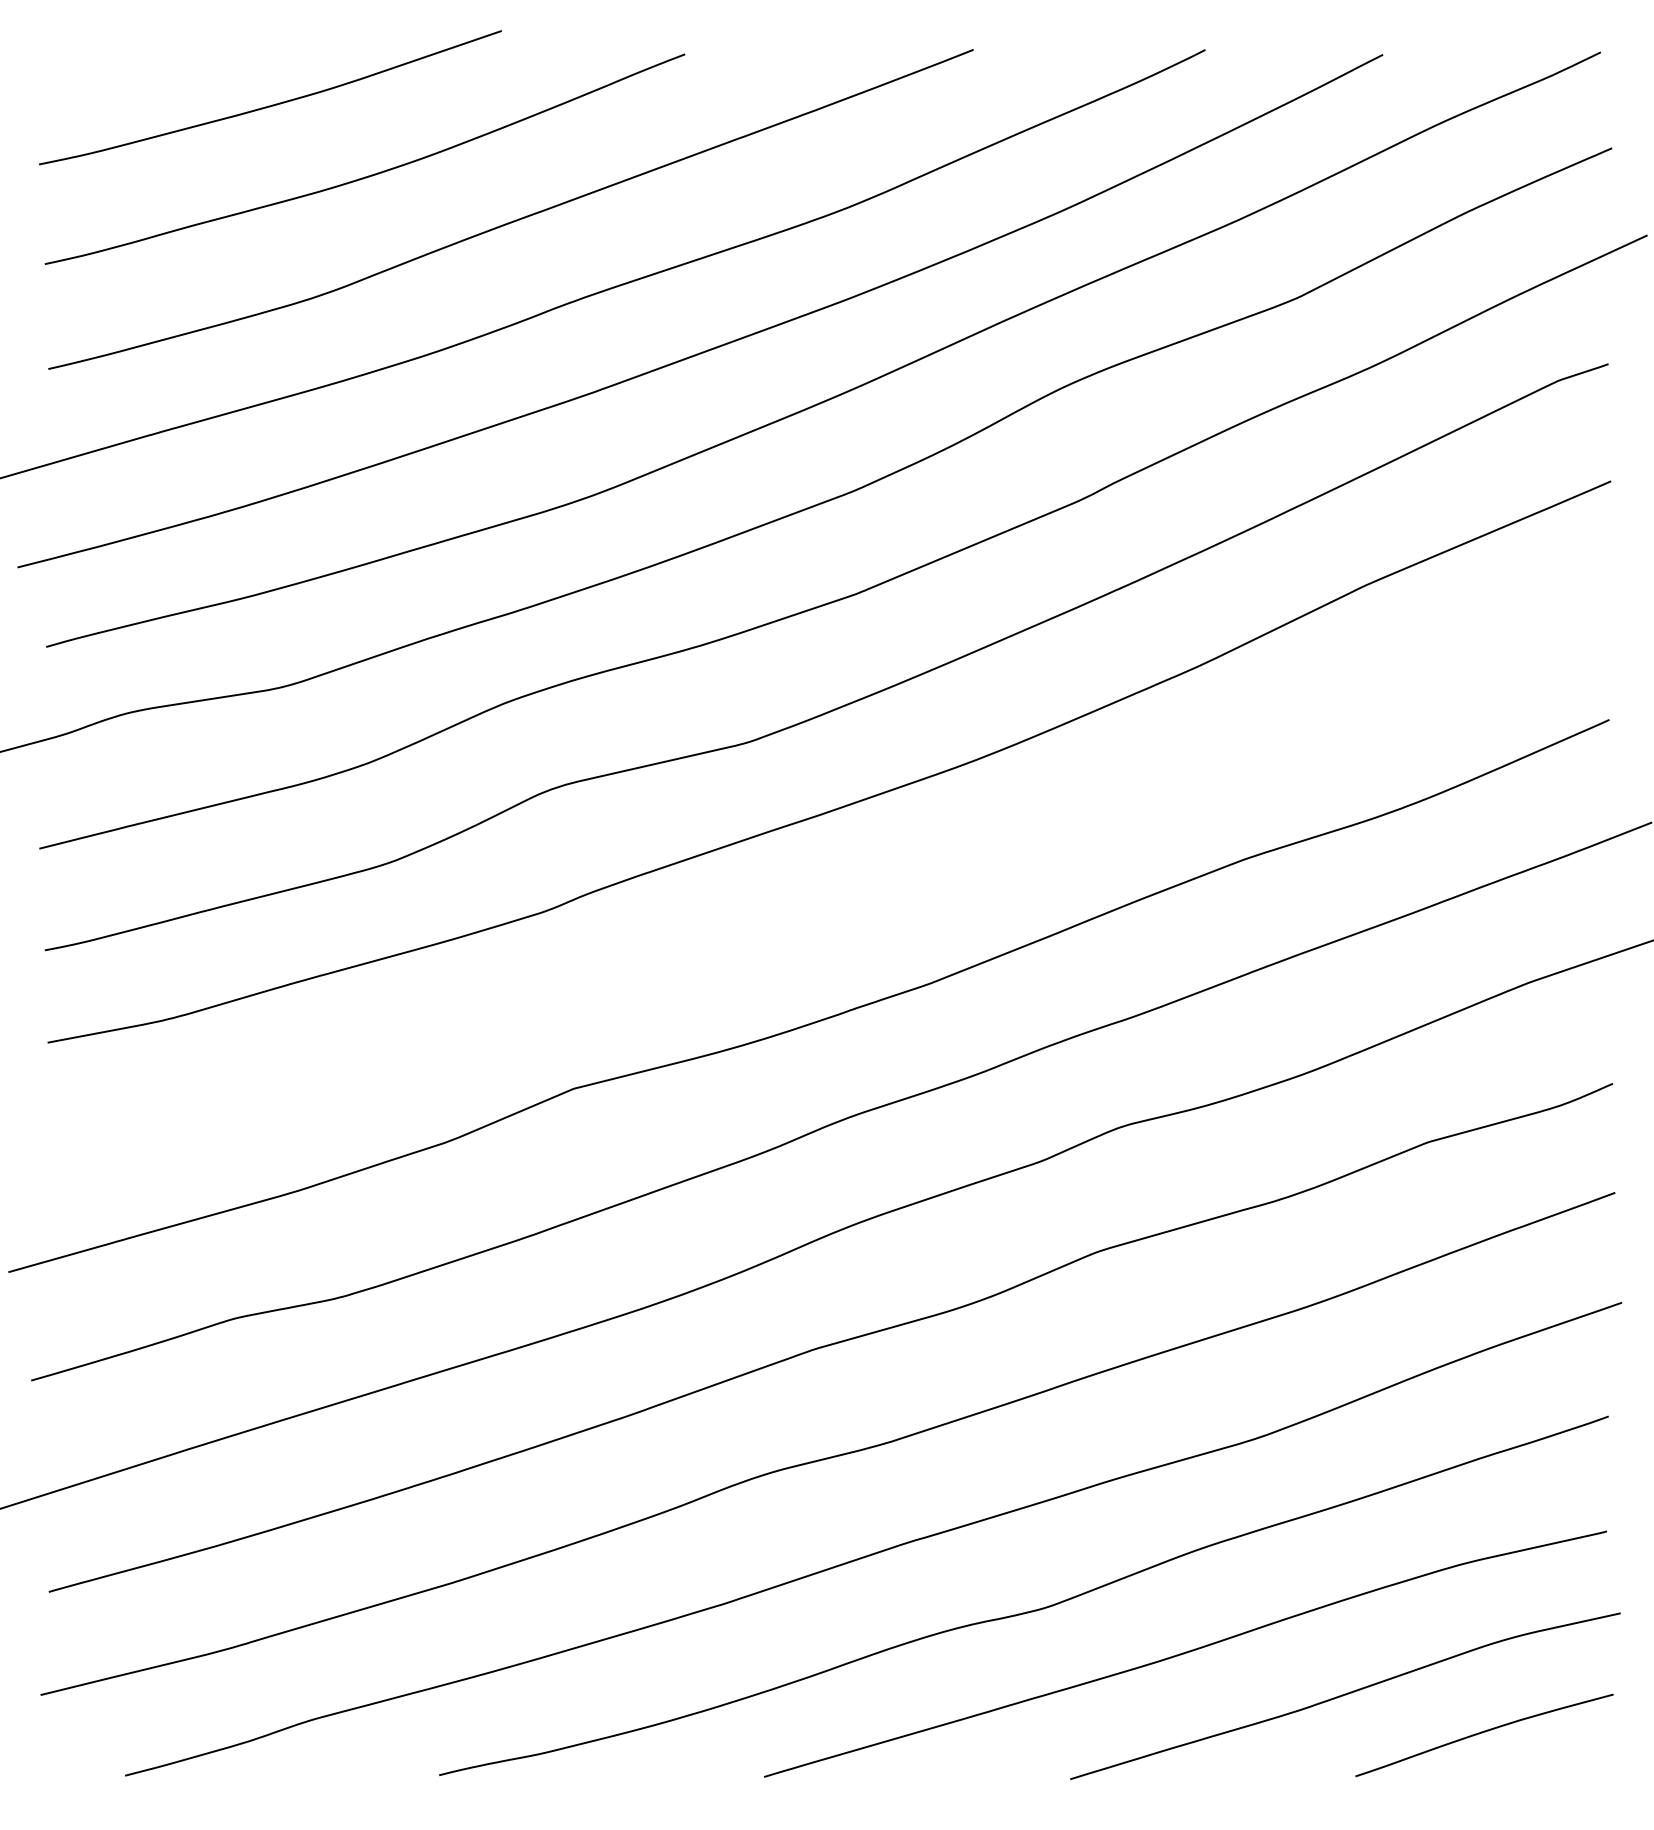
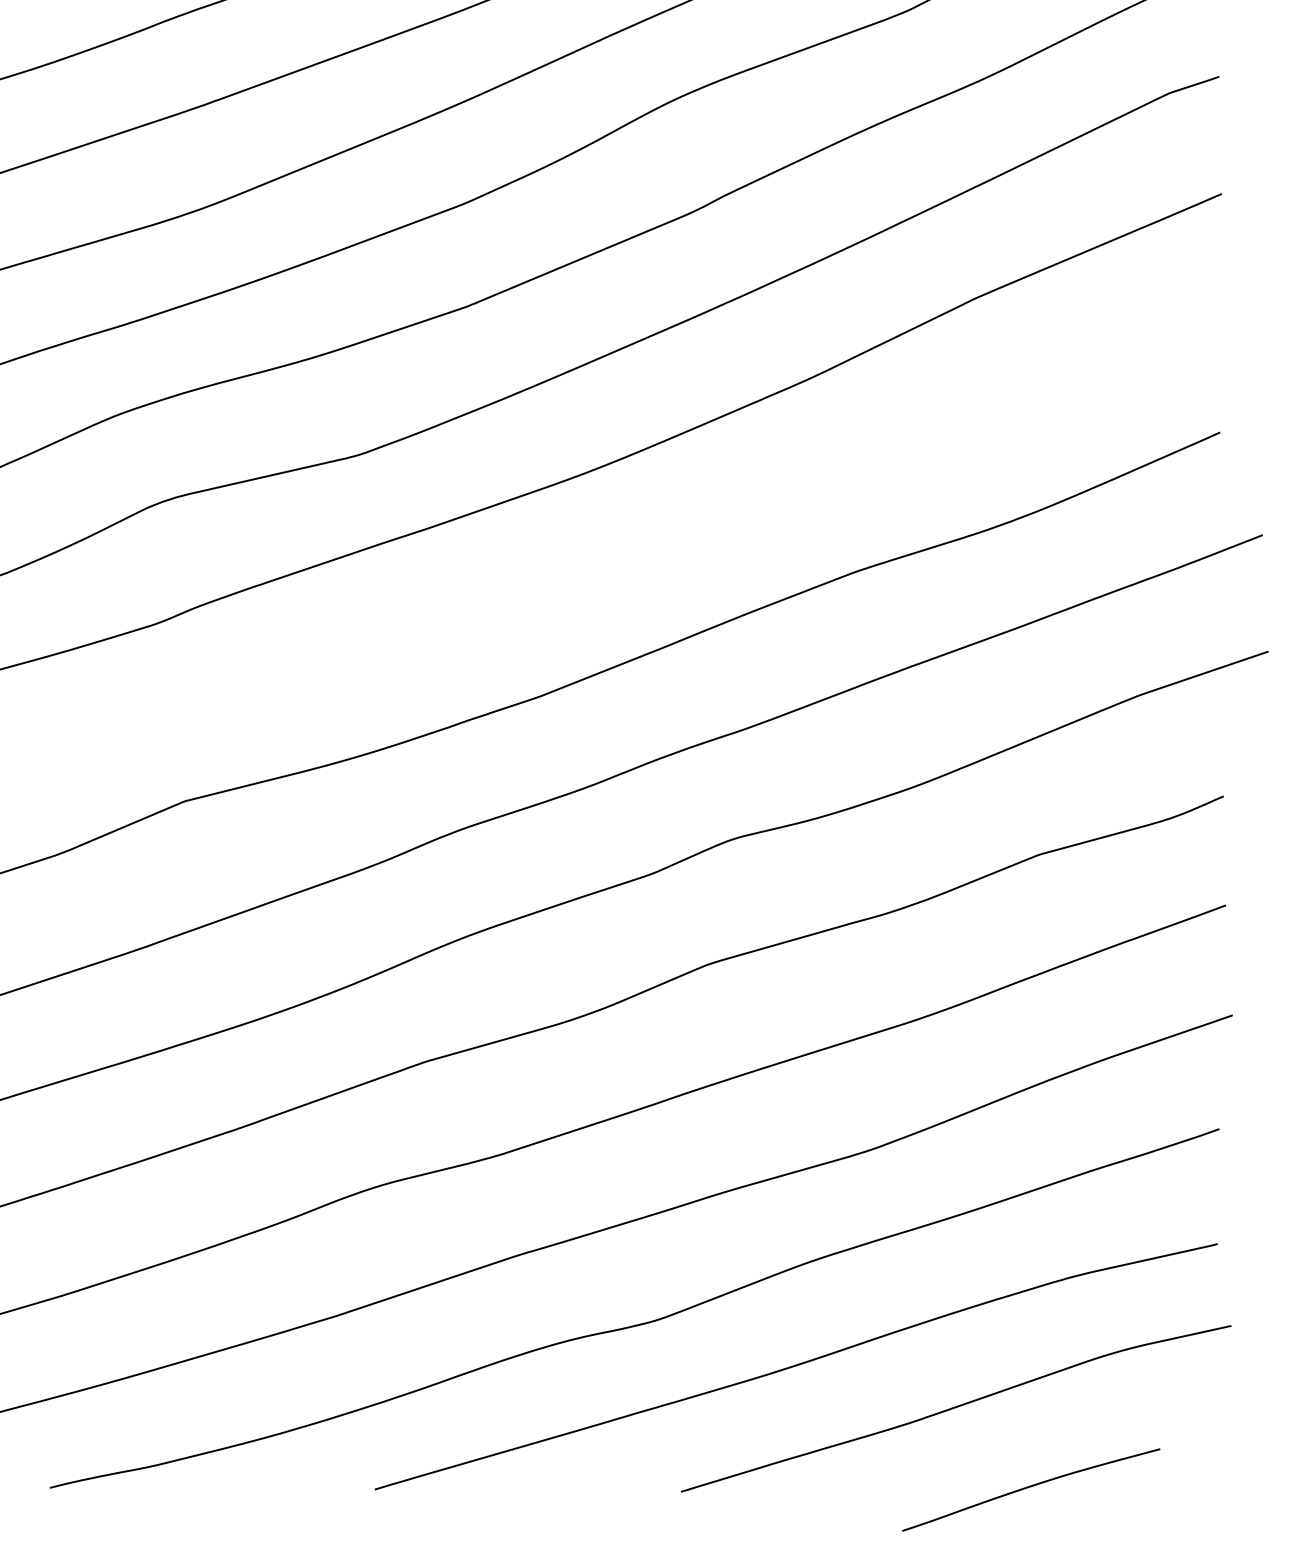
curve: (1482, 1733) -> (1029, 1488), moved

